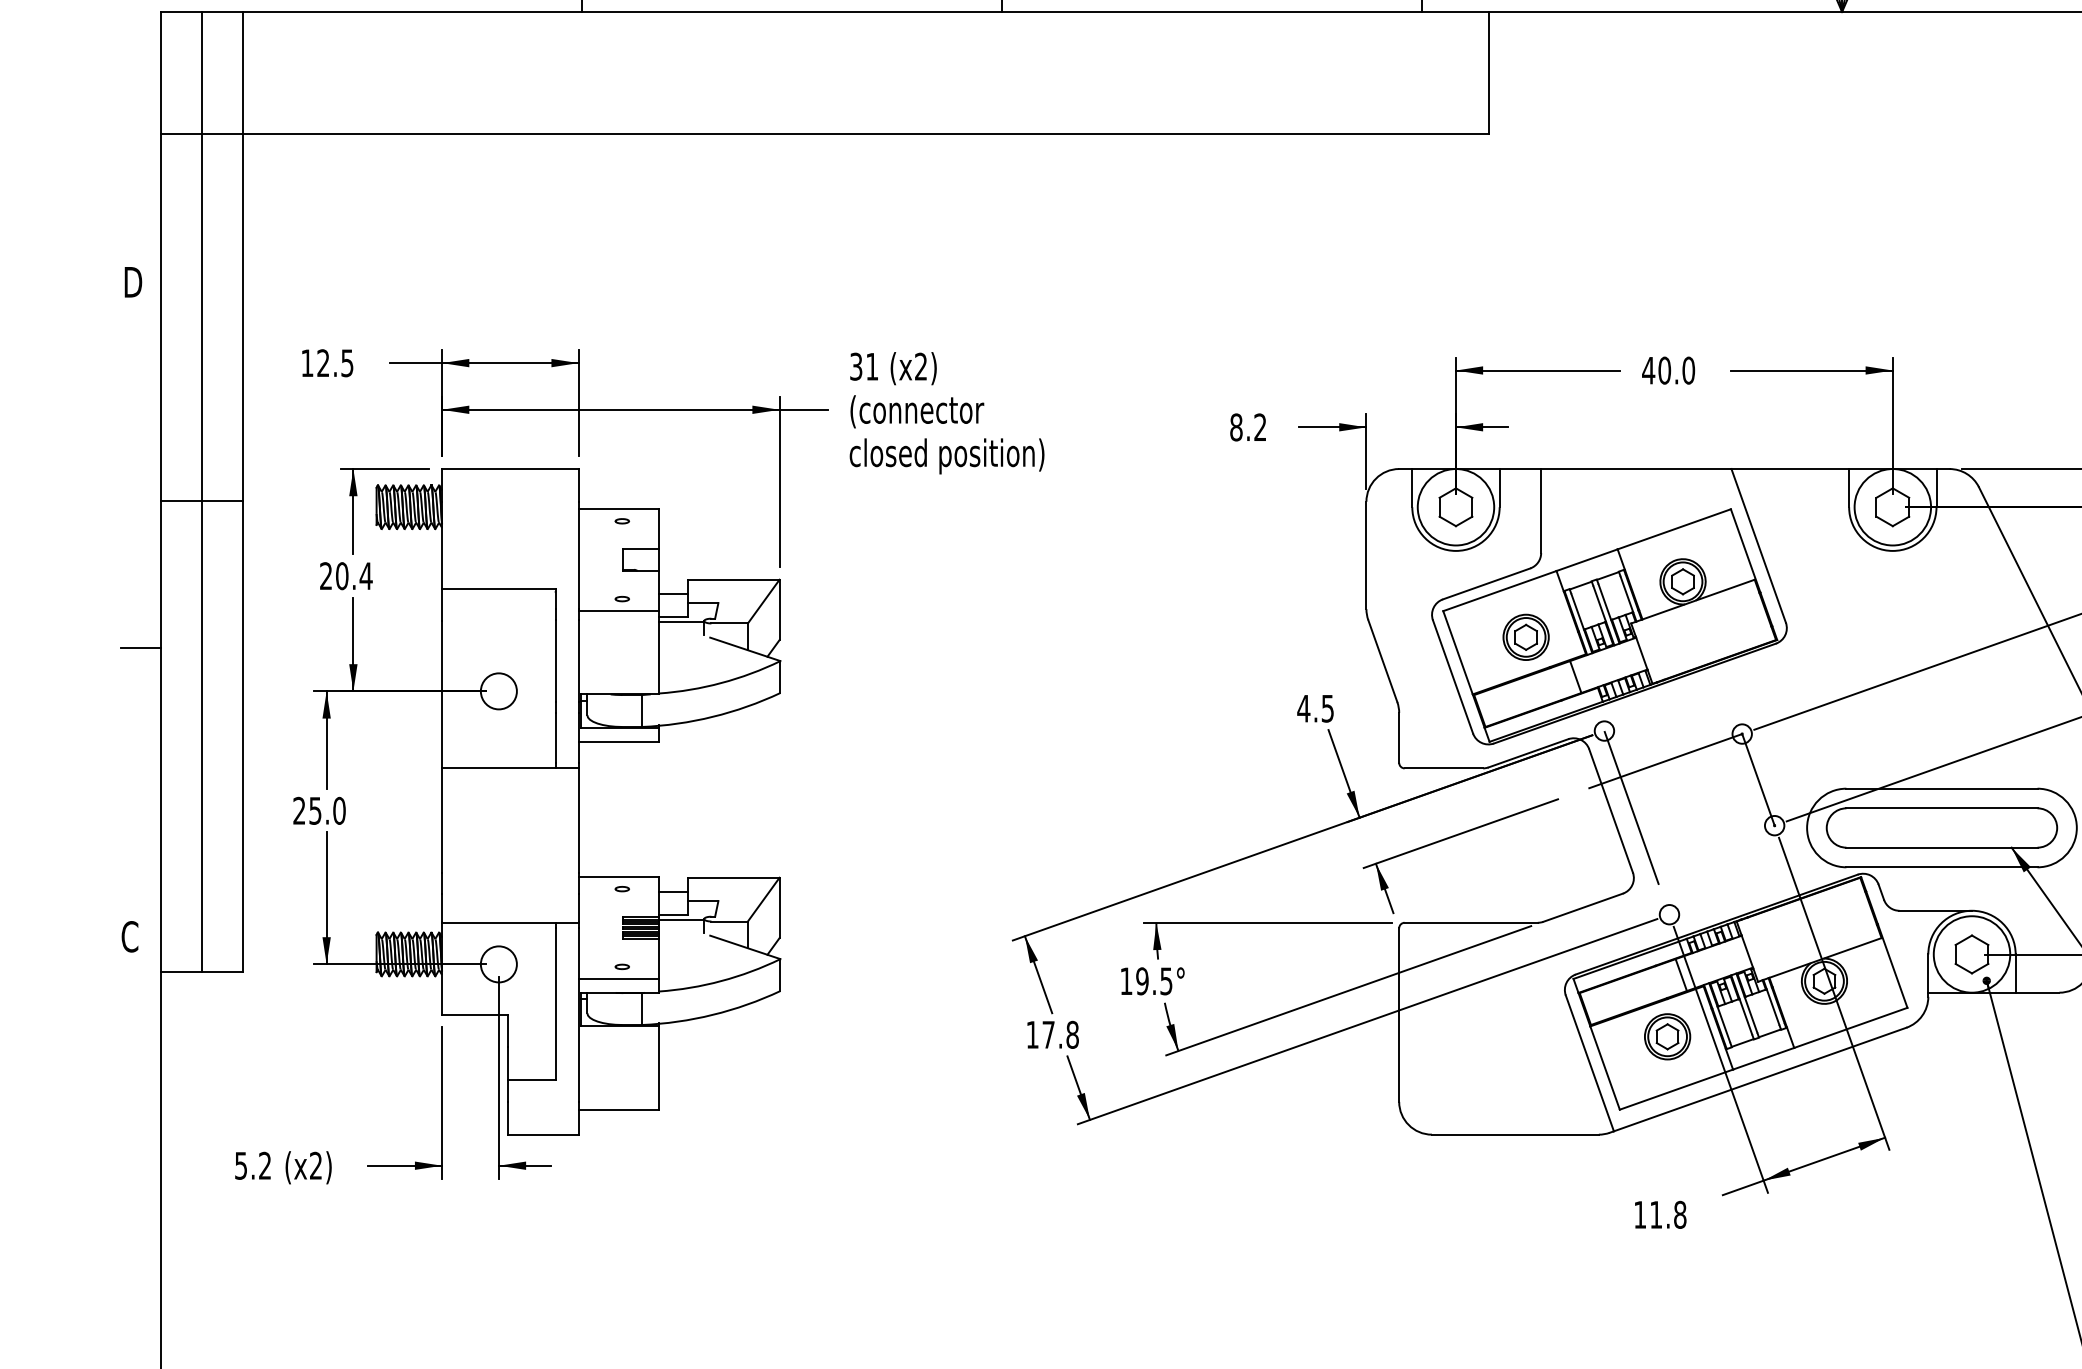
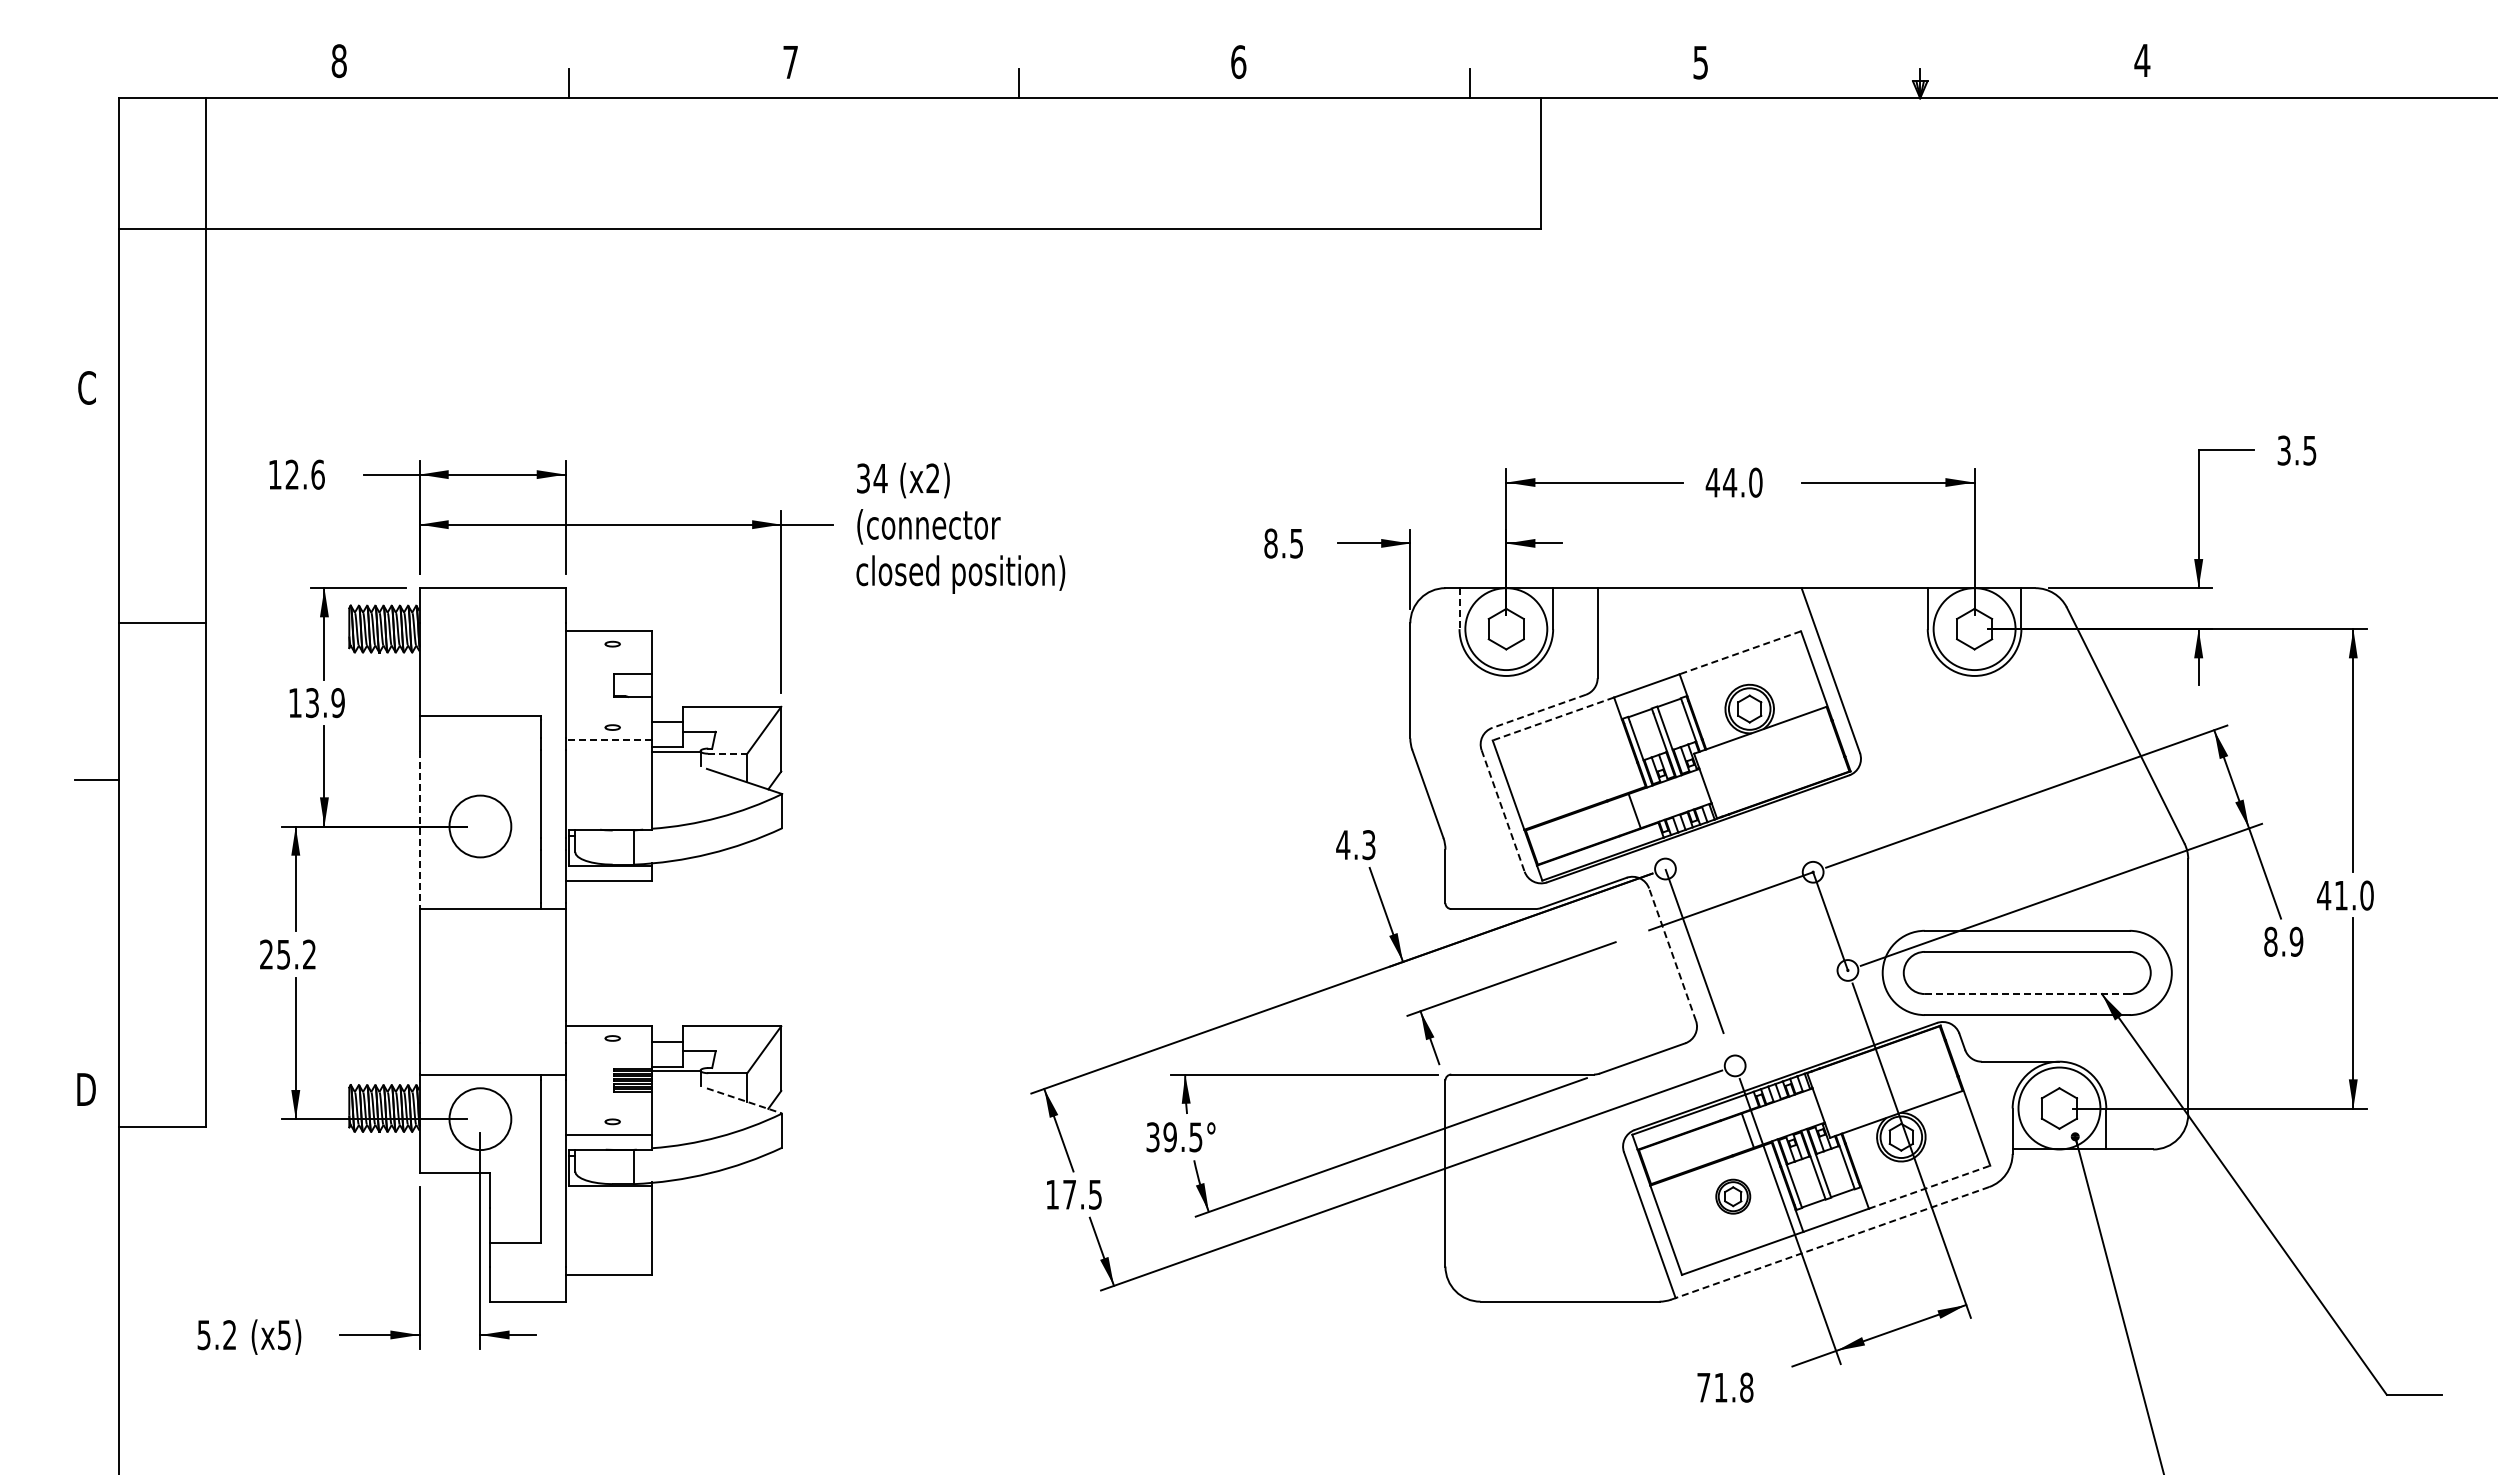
text: (132, 281) -> (87, 387), D -> C
text: (346, 362) -> (317, 474), 12.5 -> 12.6
text: (872, 366) -> (880, 478), 31 -> 34
text: (1664, 370) -> (1729, 482), 40.0 -> 44.0
text: (1260, 427) -> (1296, 543), 8.2 -> 8.5
line: (1412, 488) -> (1459, 609), solid -> dashed
line: (202, 491) -> (162, 612), removed
line: (1673, 529) -> (1739, 652), solid -> dashed
text: (345, 576) -> (316, 703), 20.4 -> 13.9
line: (1486, 584) -> (1539, 711), solid -> dashed
line: (1499, 591) -> (1552, 719), solid -> dashed
line: (618, 611) -> (608, 740), solid -> dashed
line: (729, 623) -> (727, 753), solid -> dashed
part: (1526, 637) -> (1581, 768), removed
line: (1453, 677) -> (1503, 811), solid -> dashed
circle: (498, 691) -> (480, 826), size x1.6
line: (442, 695) -> (419, 830), solid -> dashed
text: (1328, 708) -> (1369, 844), 4.5 -> 4.3
text: (339, 810) -> (309, 954), 25.0 -> 25.2
line: (1611, 810) -> (1672, 954), solid -> dashed
line: (1942, 848) -> (2027, 994), solid -> dashed
text: (130, 936) -> (85, 1089), C -> D
line: (745, 946) -> (744, 1100), solid -> dashed
circle: (498, 963) -> (480, 1118), size x1.6
text: (1125, 981) -> (1152, 1137), 19.5° -> 39.5°
line: (1851, 1028) -> (1930, 1187), solid -> dashed
text: (1072, 1034) -> (1095, 1194), 17.8 -> 17.5
part: (1667, 1036) -> (1733, 1196), size x0.7
line: (1759, 1079) -> (1831, 1242), solid -> dashed
text: (315, 1166) -> (283, 1335), (x2) -> (x5)
text: (1639, 1214) -> (1703, 1387), 11.8 -> 71.8

